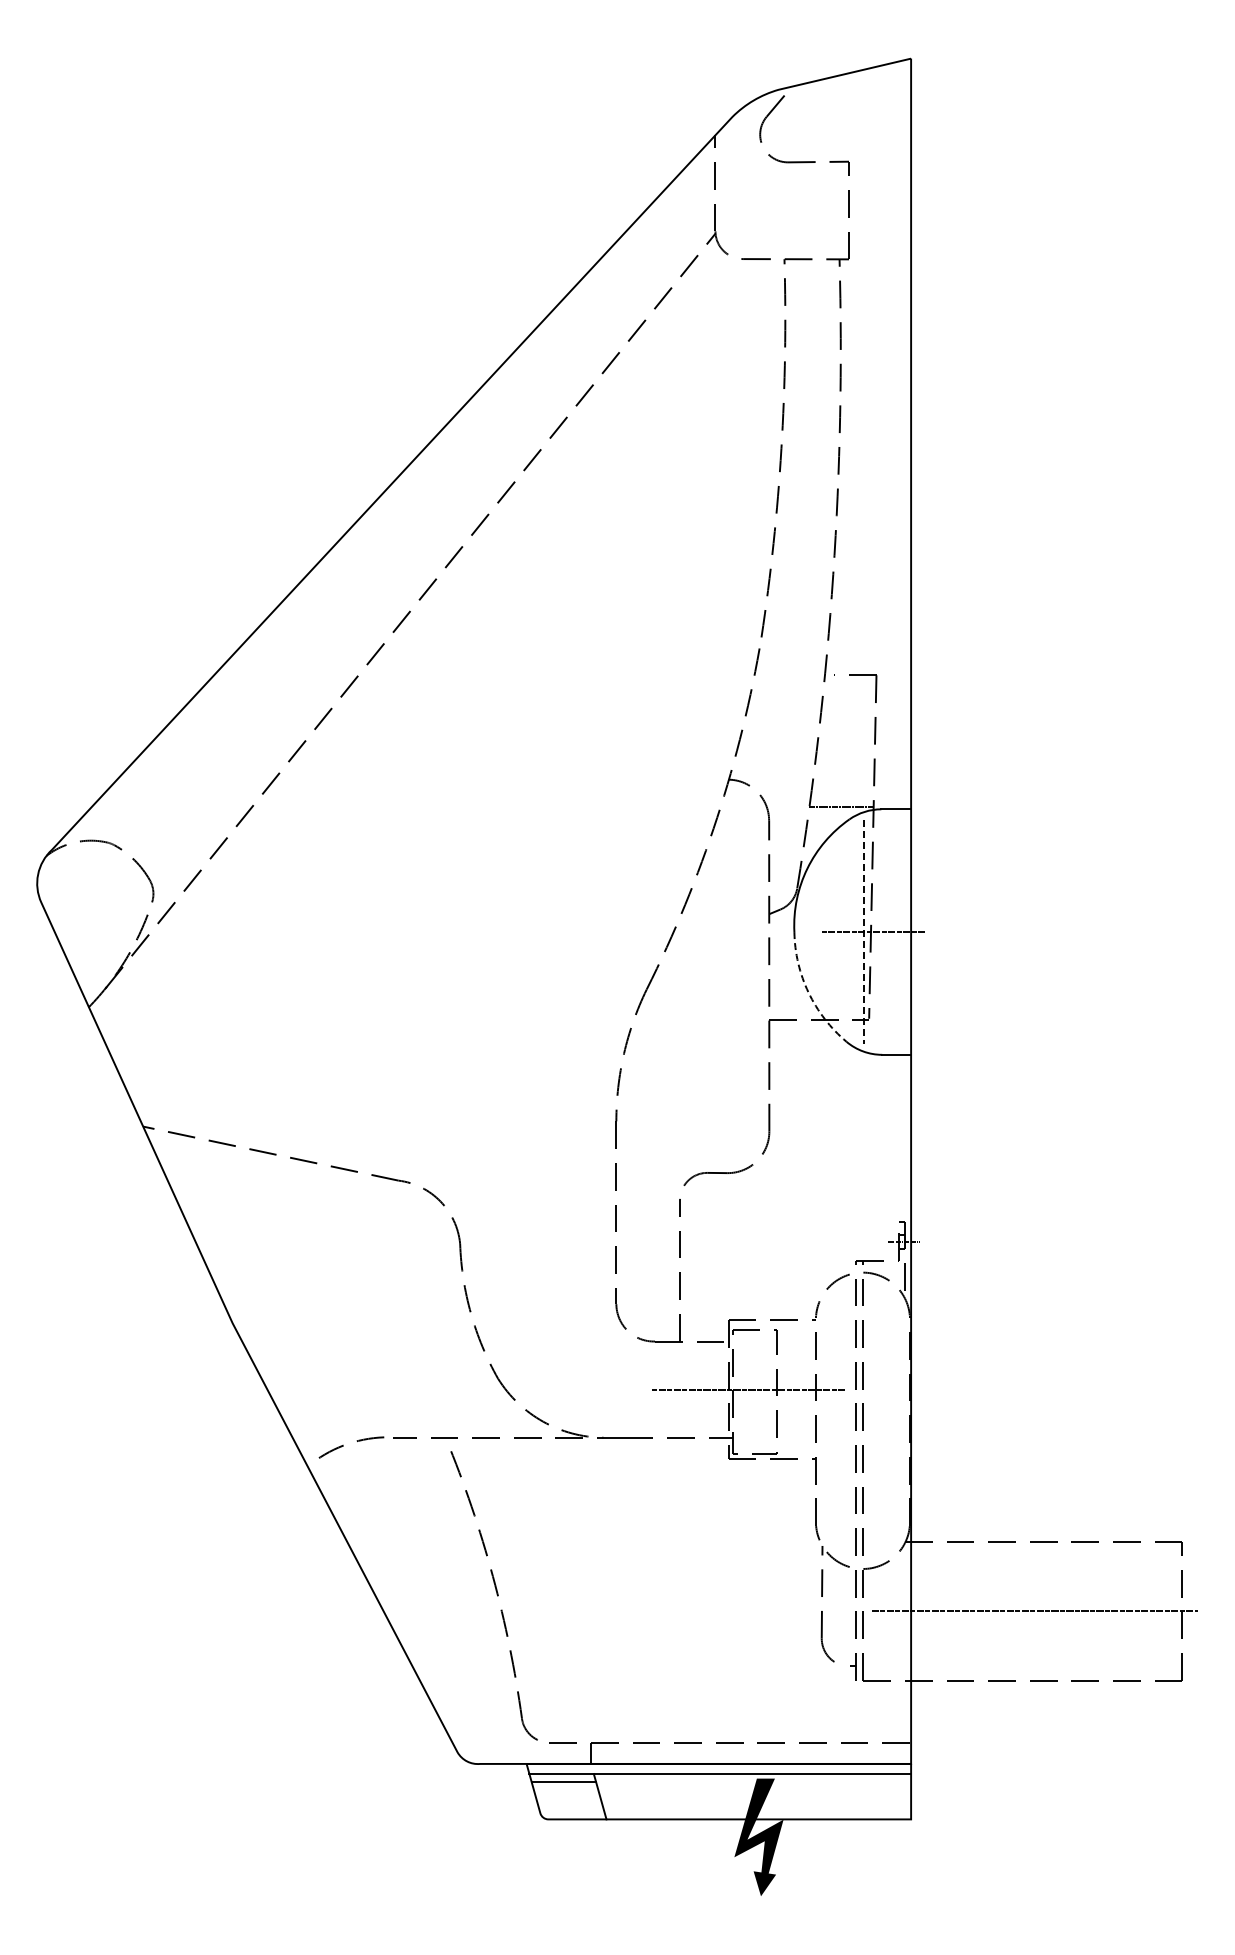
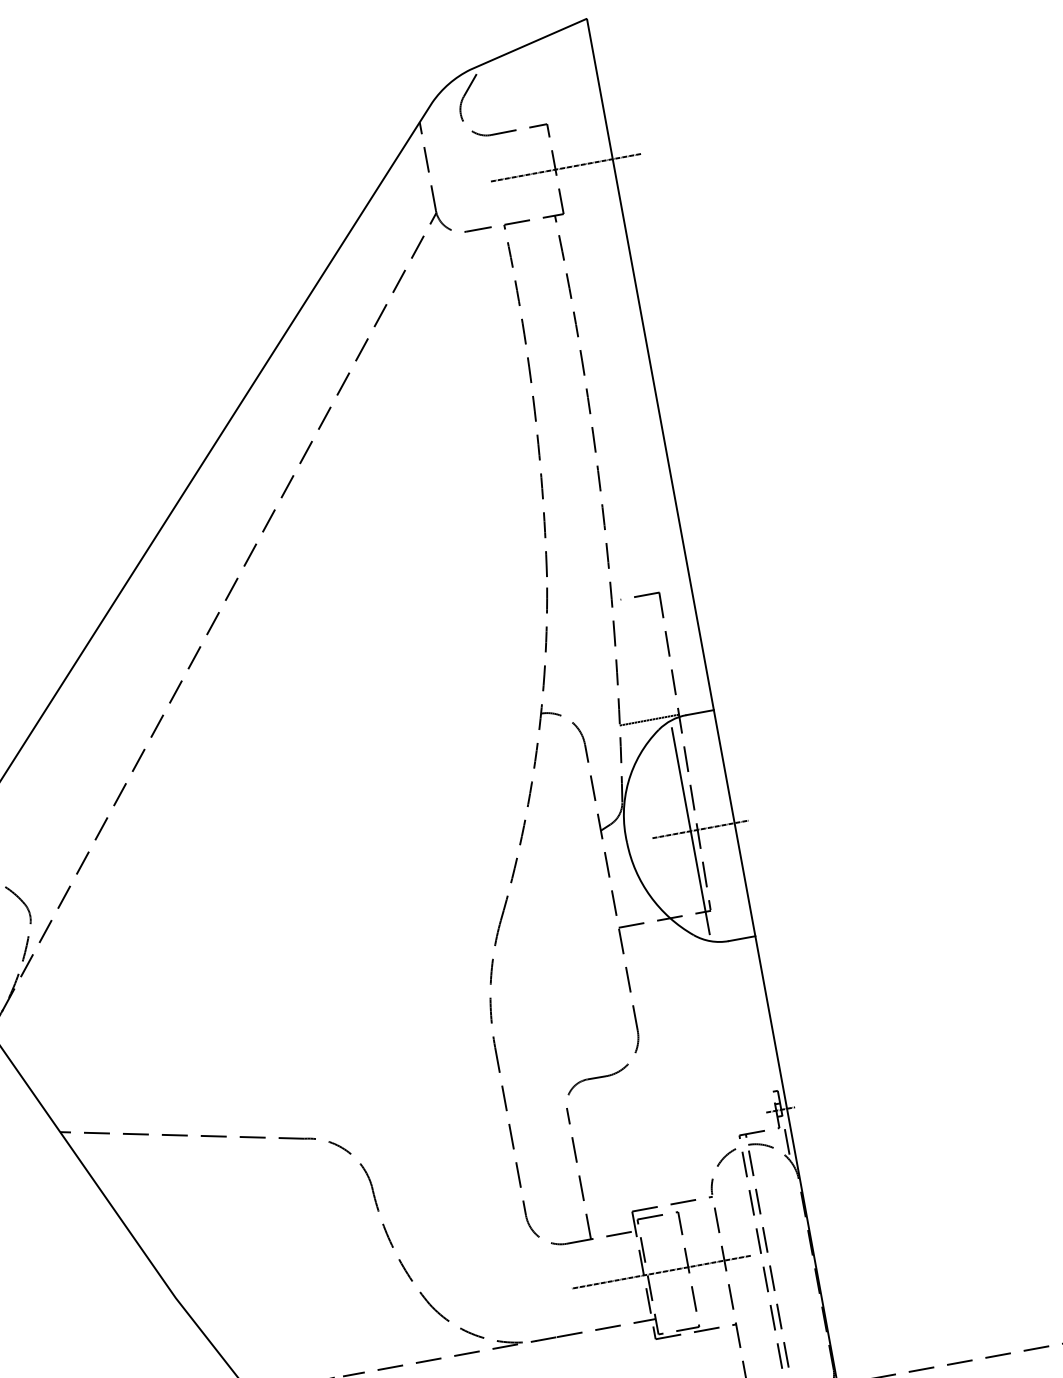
line: (859, 211) -> (565, 168), added
line: (863, 932) -> (690, 831), dashed -> solid
arc: (808, 992) -> (650, 896), dashed -> solid

